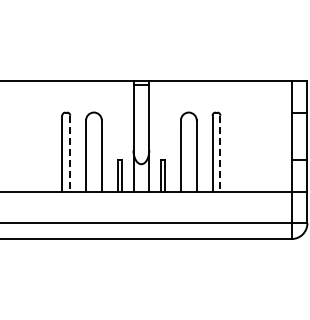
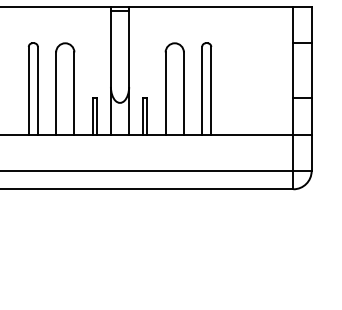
line: (70, 153) -> (38, 90), dashed -> solid
line: (220, 153) -> (211, 90), dashed -> solid

